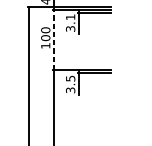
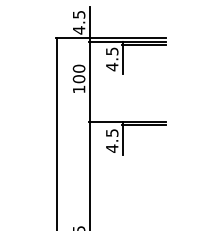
text: (70, 23) -> (112, 59), 3.1 -> 4.5
line: (53, 39) -> (89, 81), dashed -> solid
text: (70, 90) -> (112, 148), 3.5 -> 4.5

